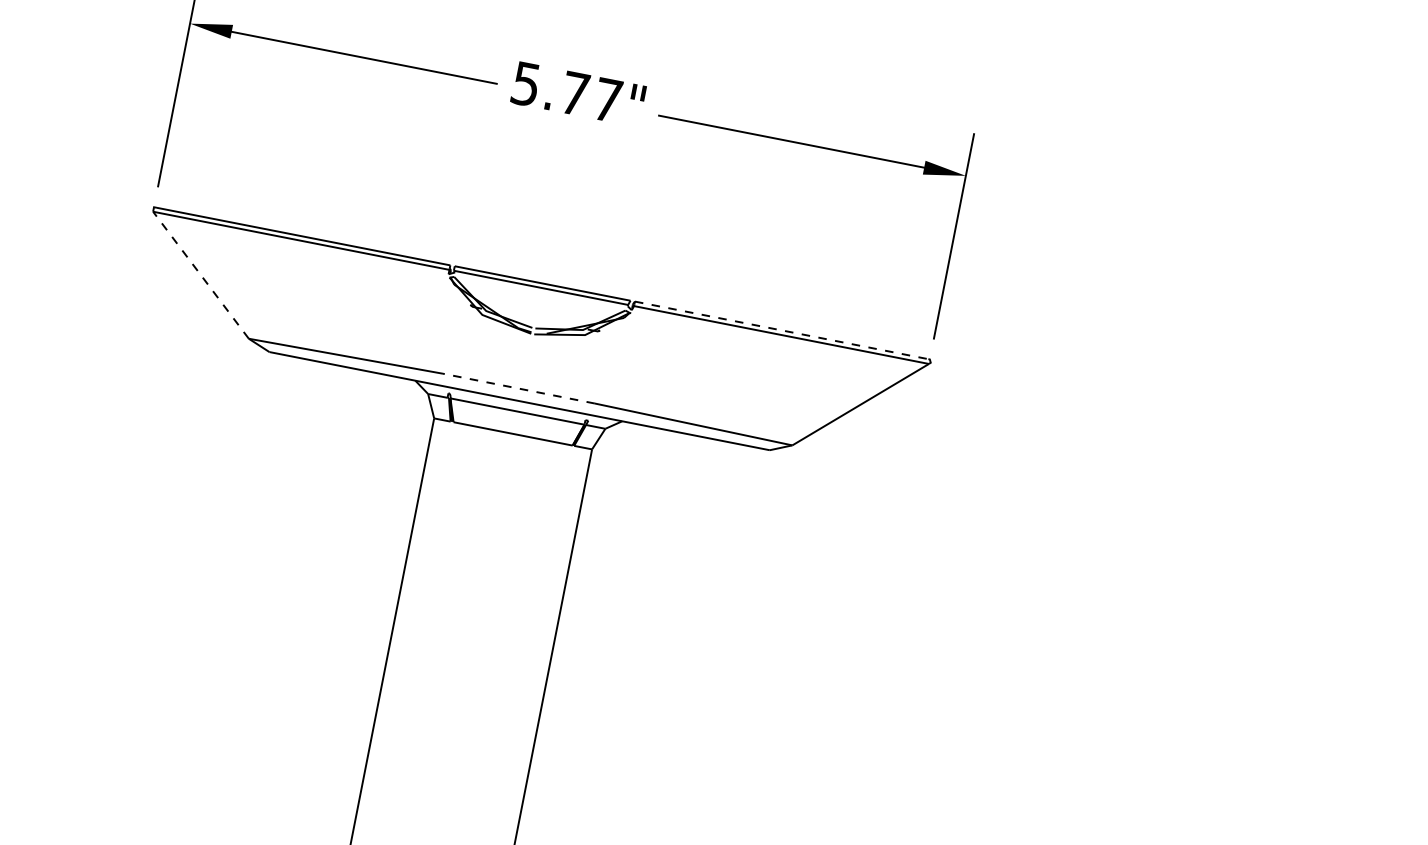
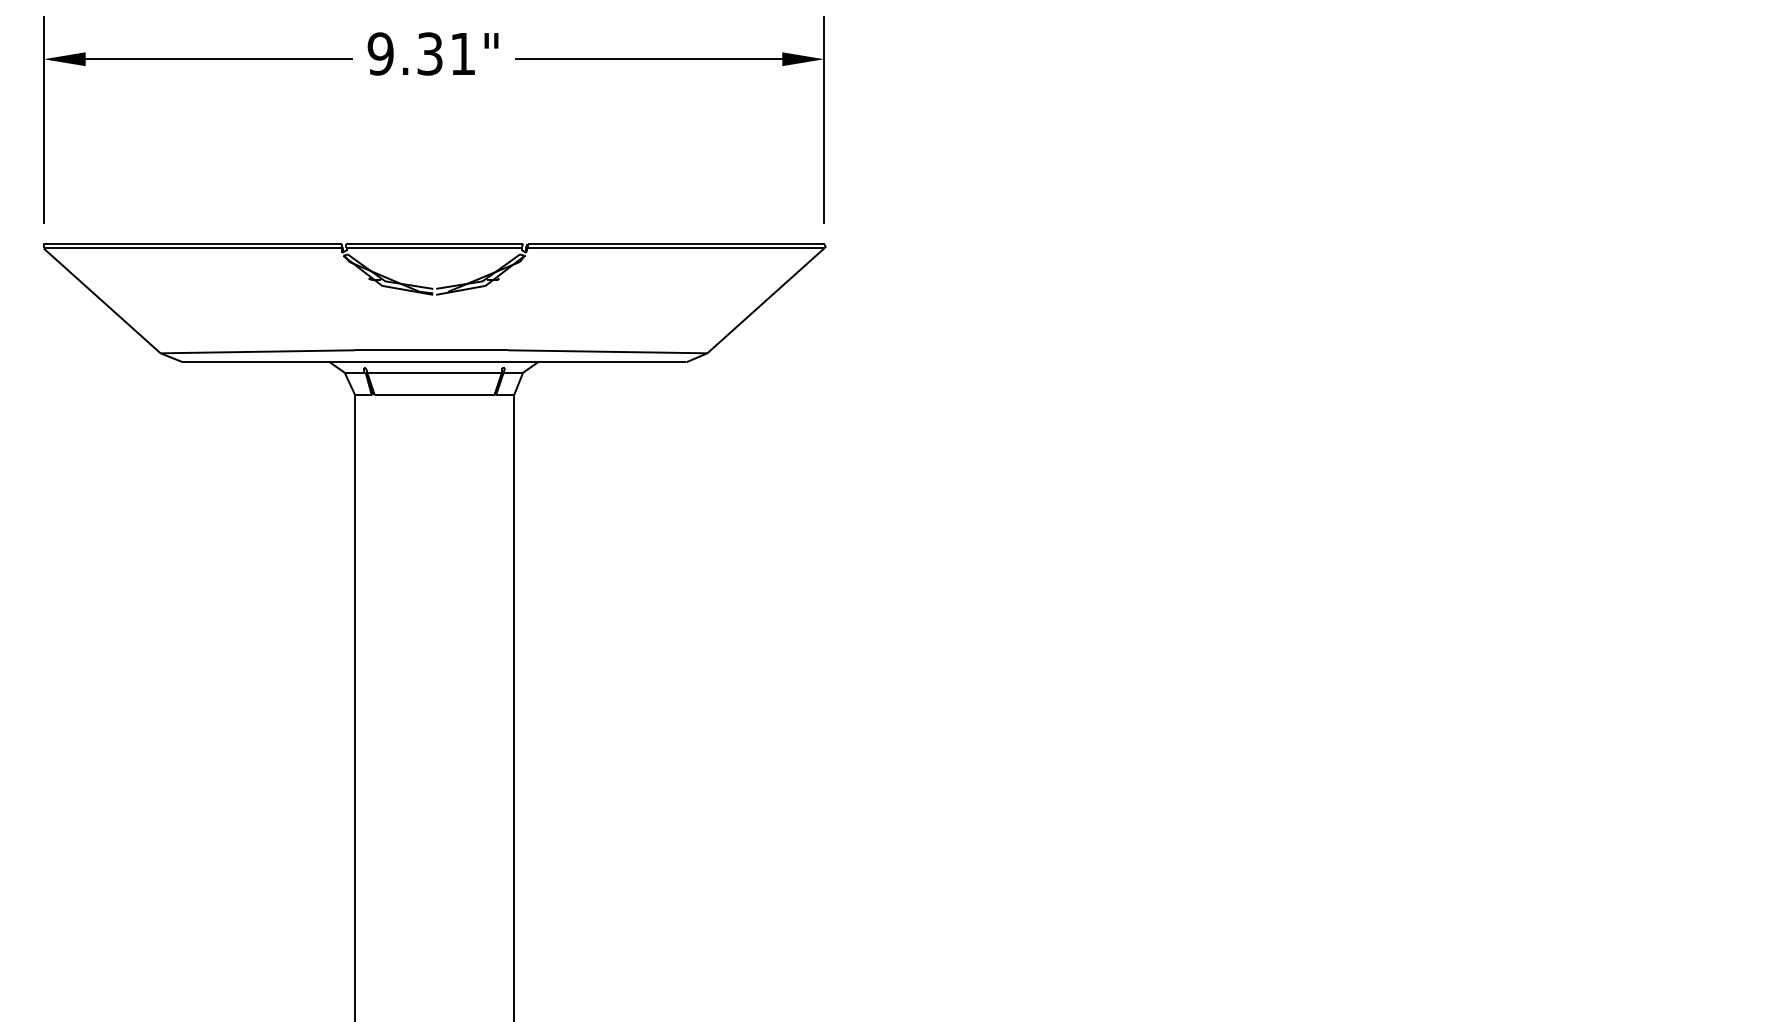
text: (566, 91) -> (421, 53), 5.77" -> 9.31"
line: (200, 274) -> (101, 300), dashed -> solid
line: (782, 330) -> (675, 243), dashed -> solid
line: (518, 388) -> (431, 350), dashed -> solid

